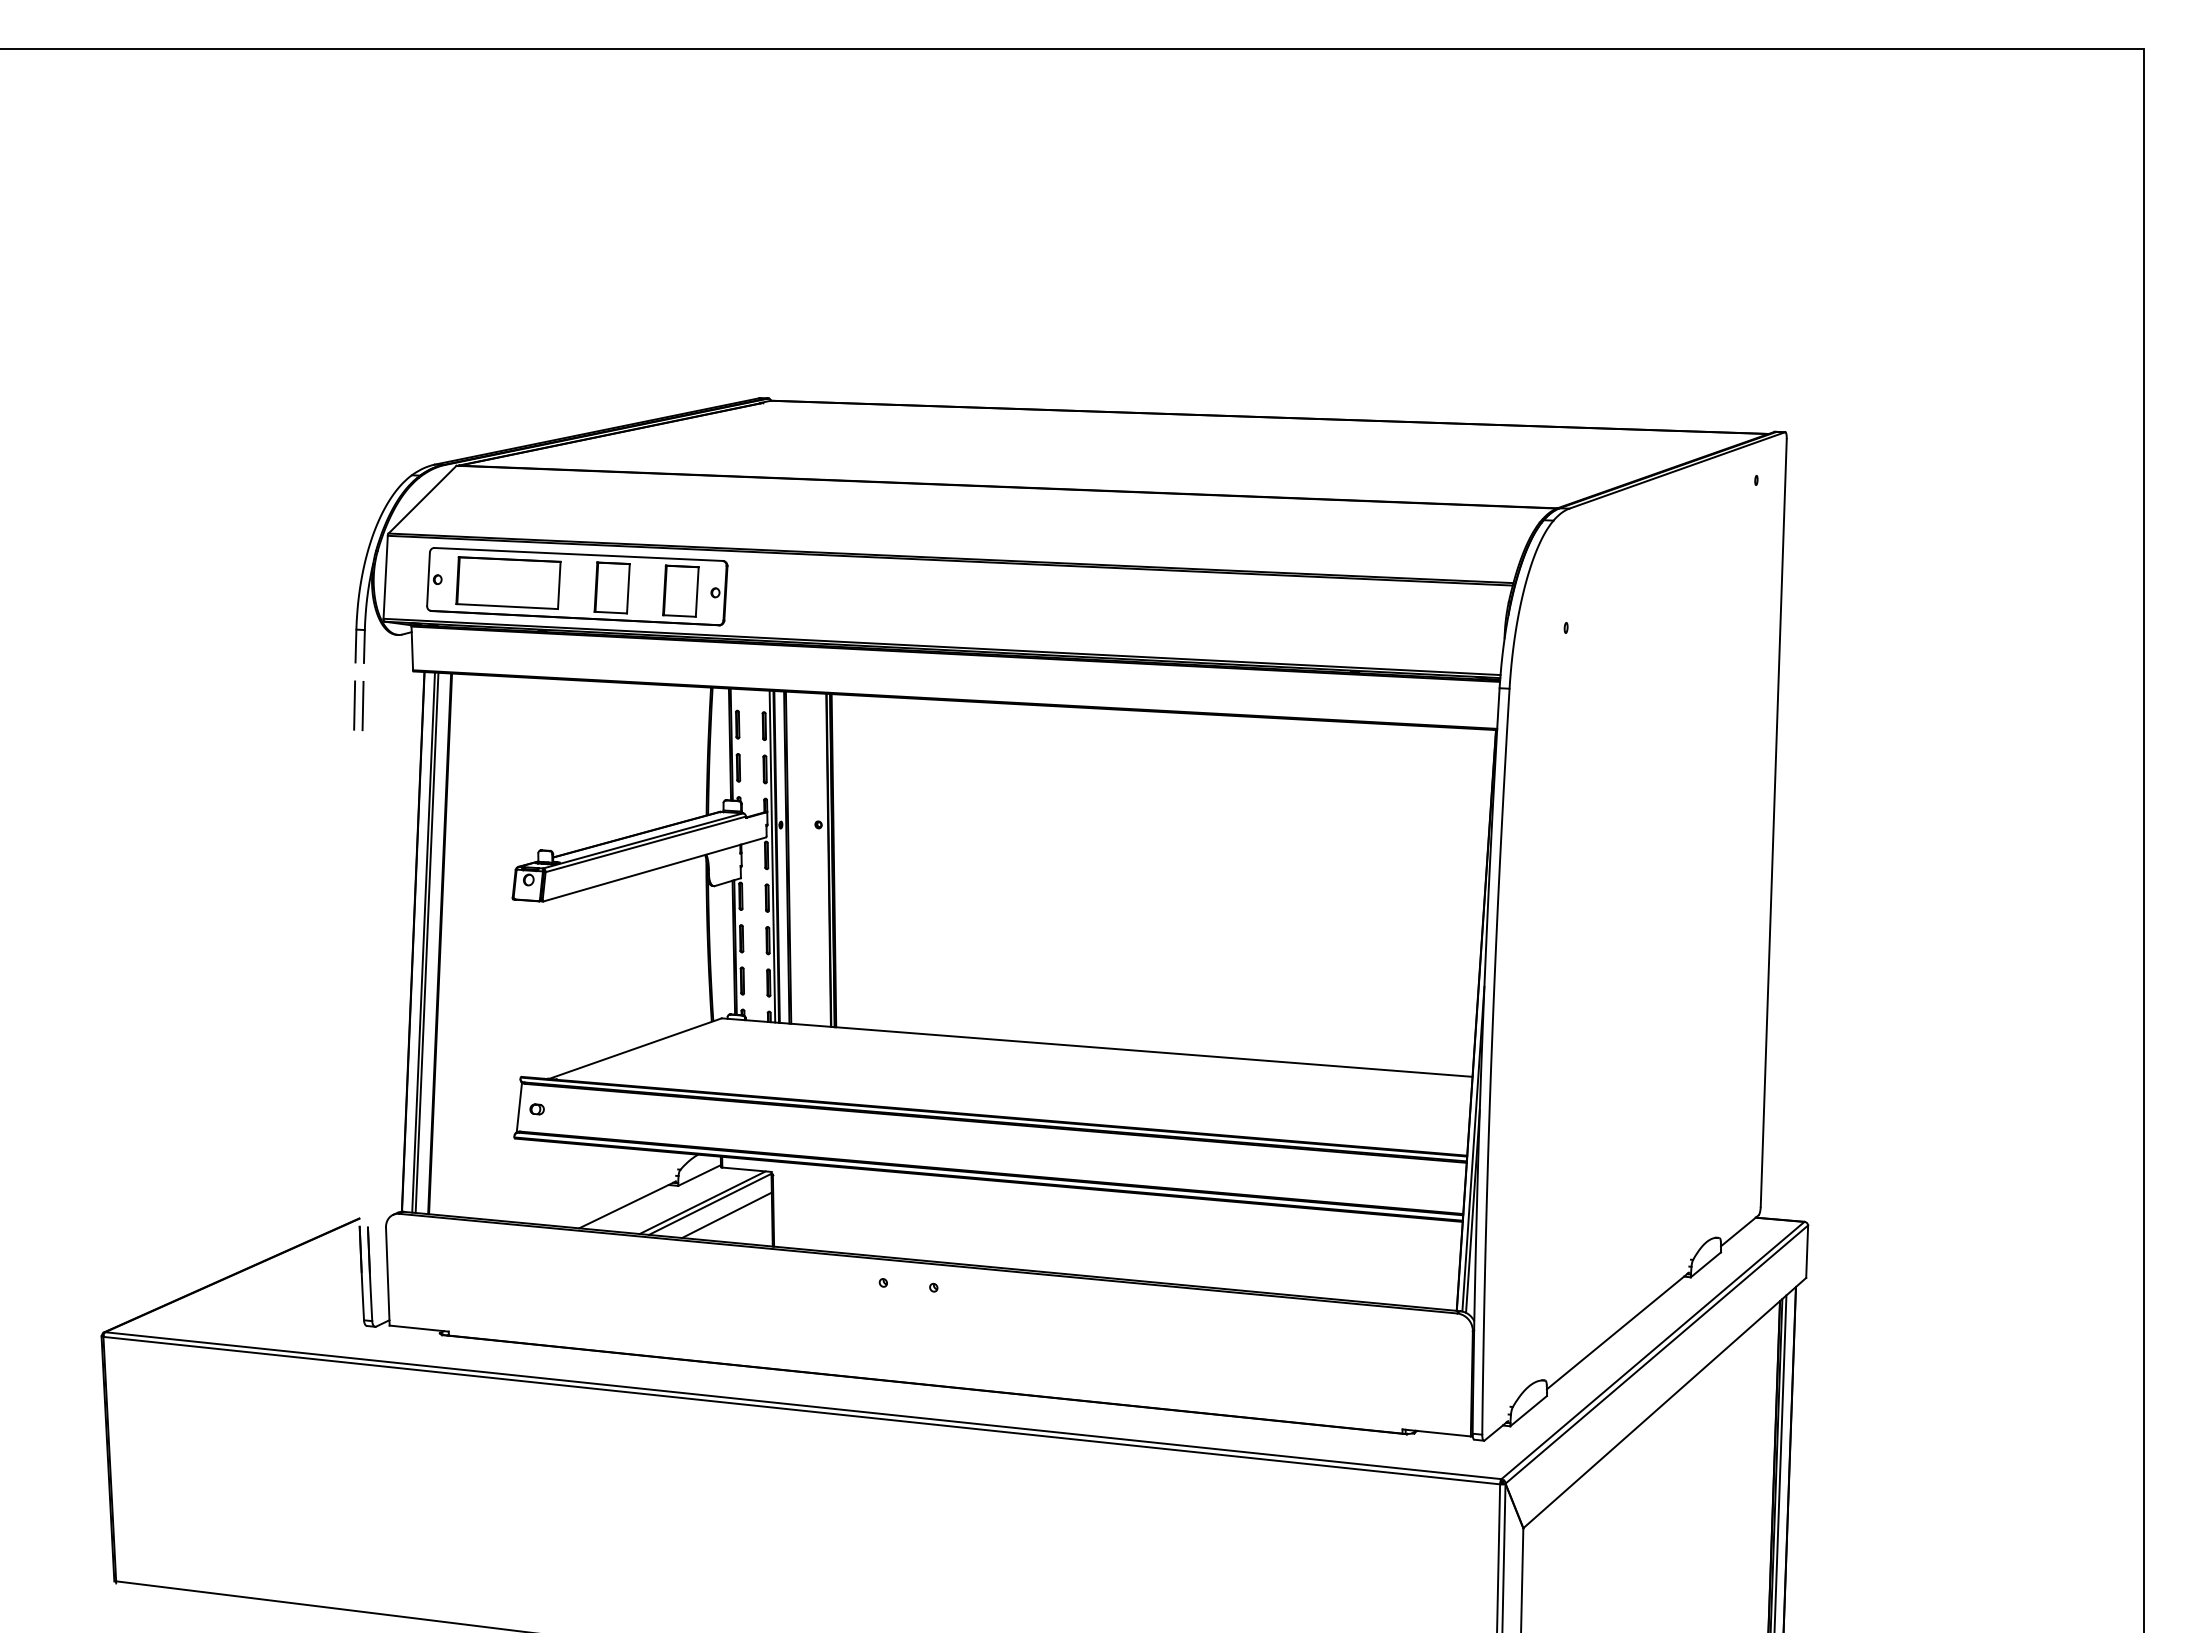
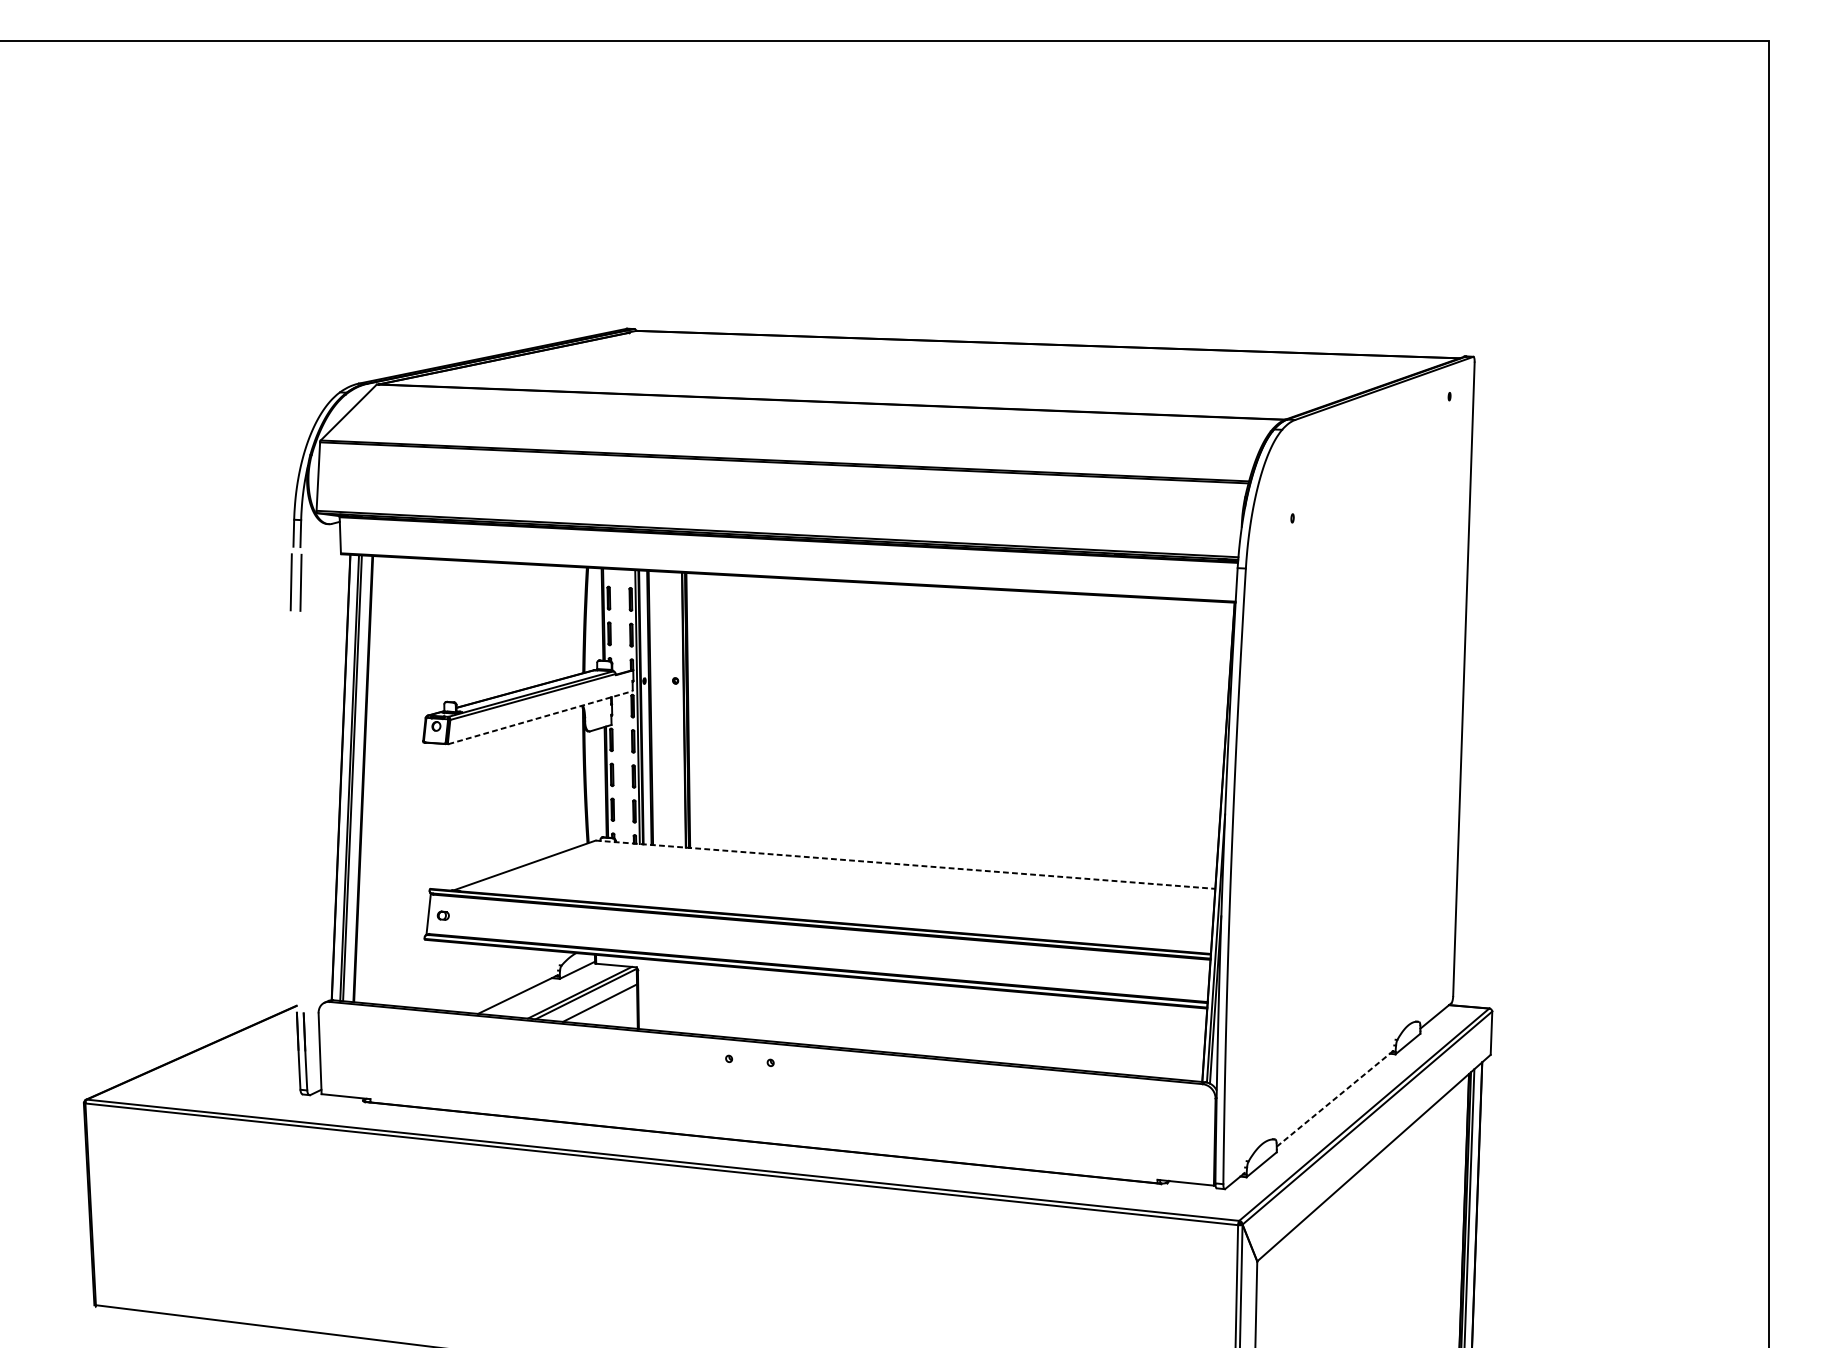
part: (577, 586) -> (476, 484), removed
part: (358, 705) -> (295, 582), size x1.4
line: (654, 869) -> (540, 717), solid -> dashed
line: (1097, 1047) -> (905, 864), solid -> dashed
line: (1617, 1330) -> (1334, 1098), solid -> dashed

